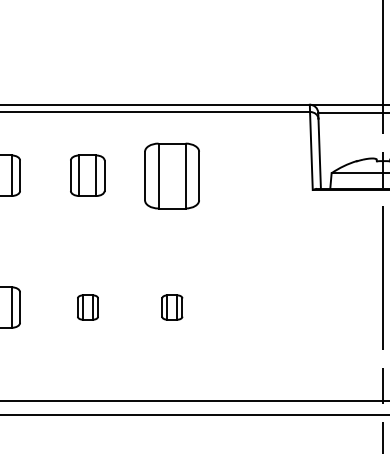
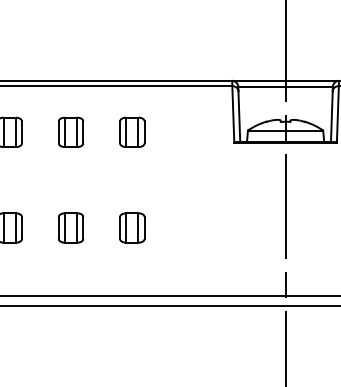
part: (172, 174) -> (132, 131), size x0.62
part: (88, 306) -> (71, 227), size x1.67
part: (172, 306) -> (132, 227), size x1.67

